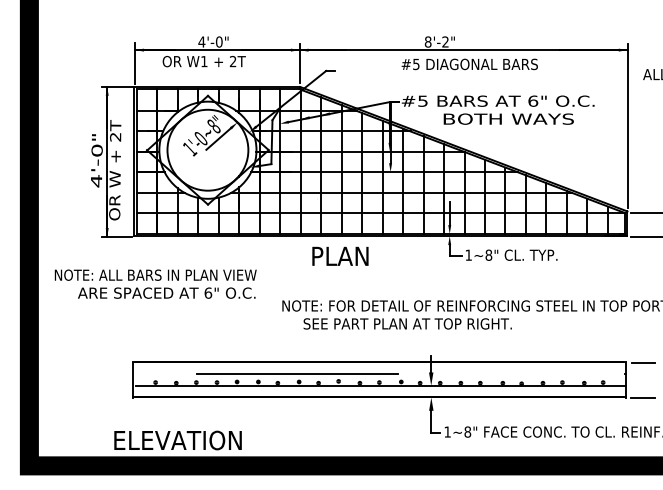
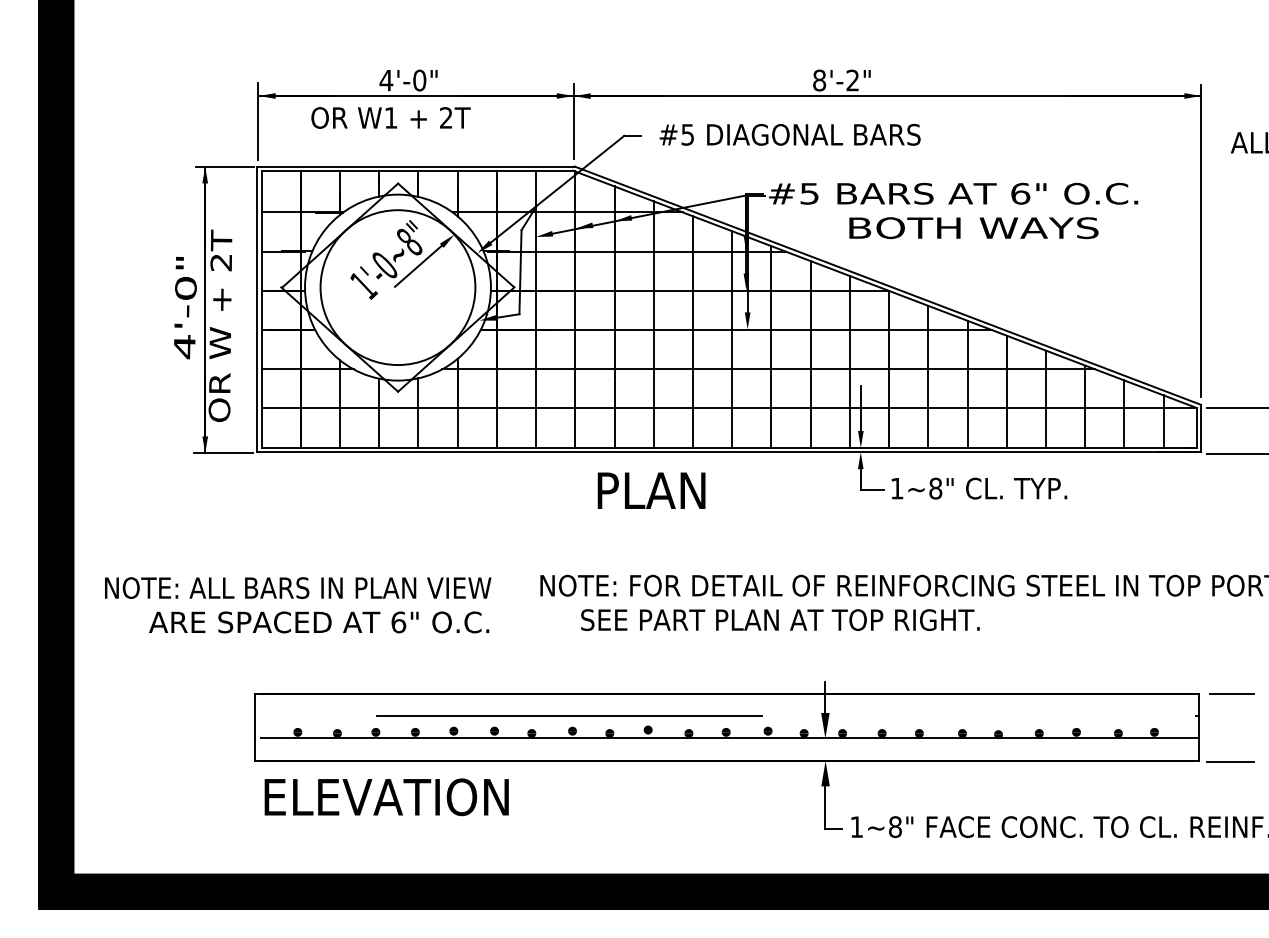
text: (469, 64) -> (789, 134), moved
text: (155, 283) -> (297, 603), moved
text: (177, 440) -> (385, 797), moved

